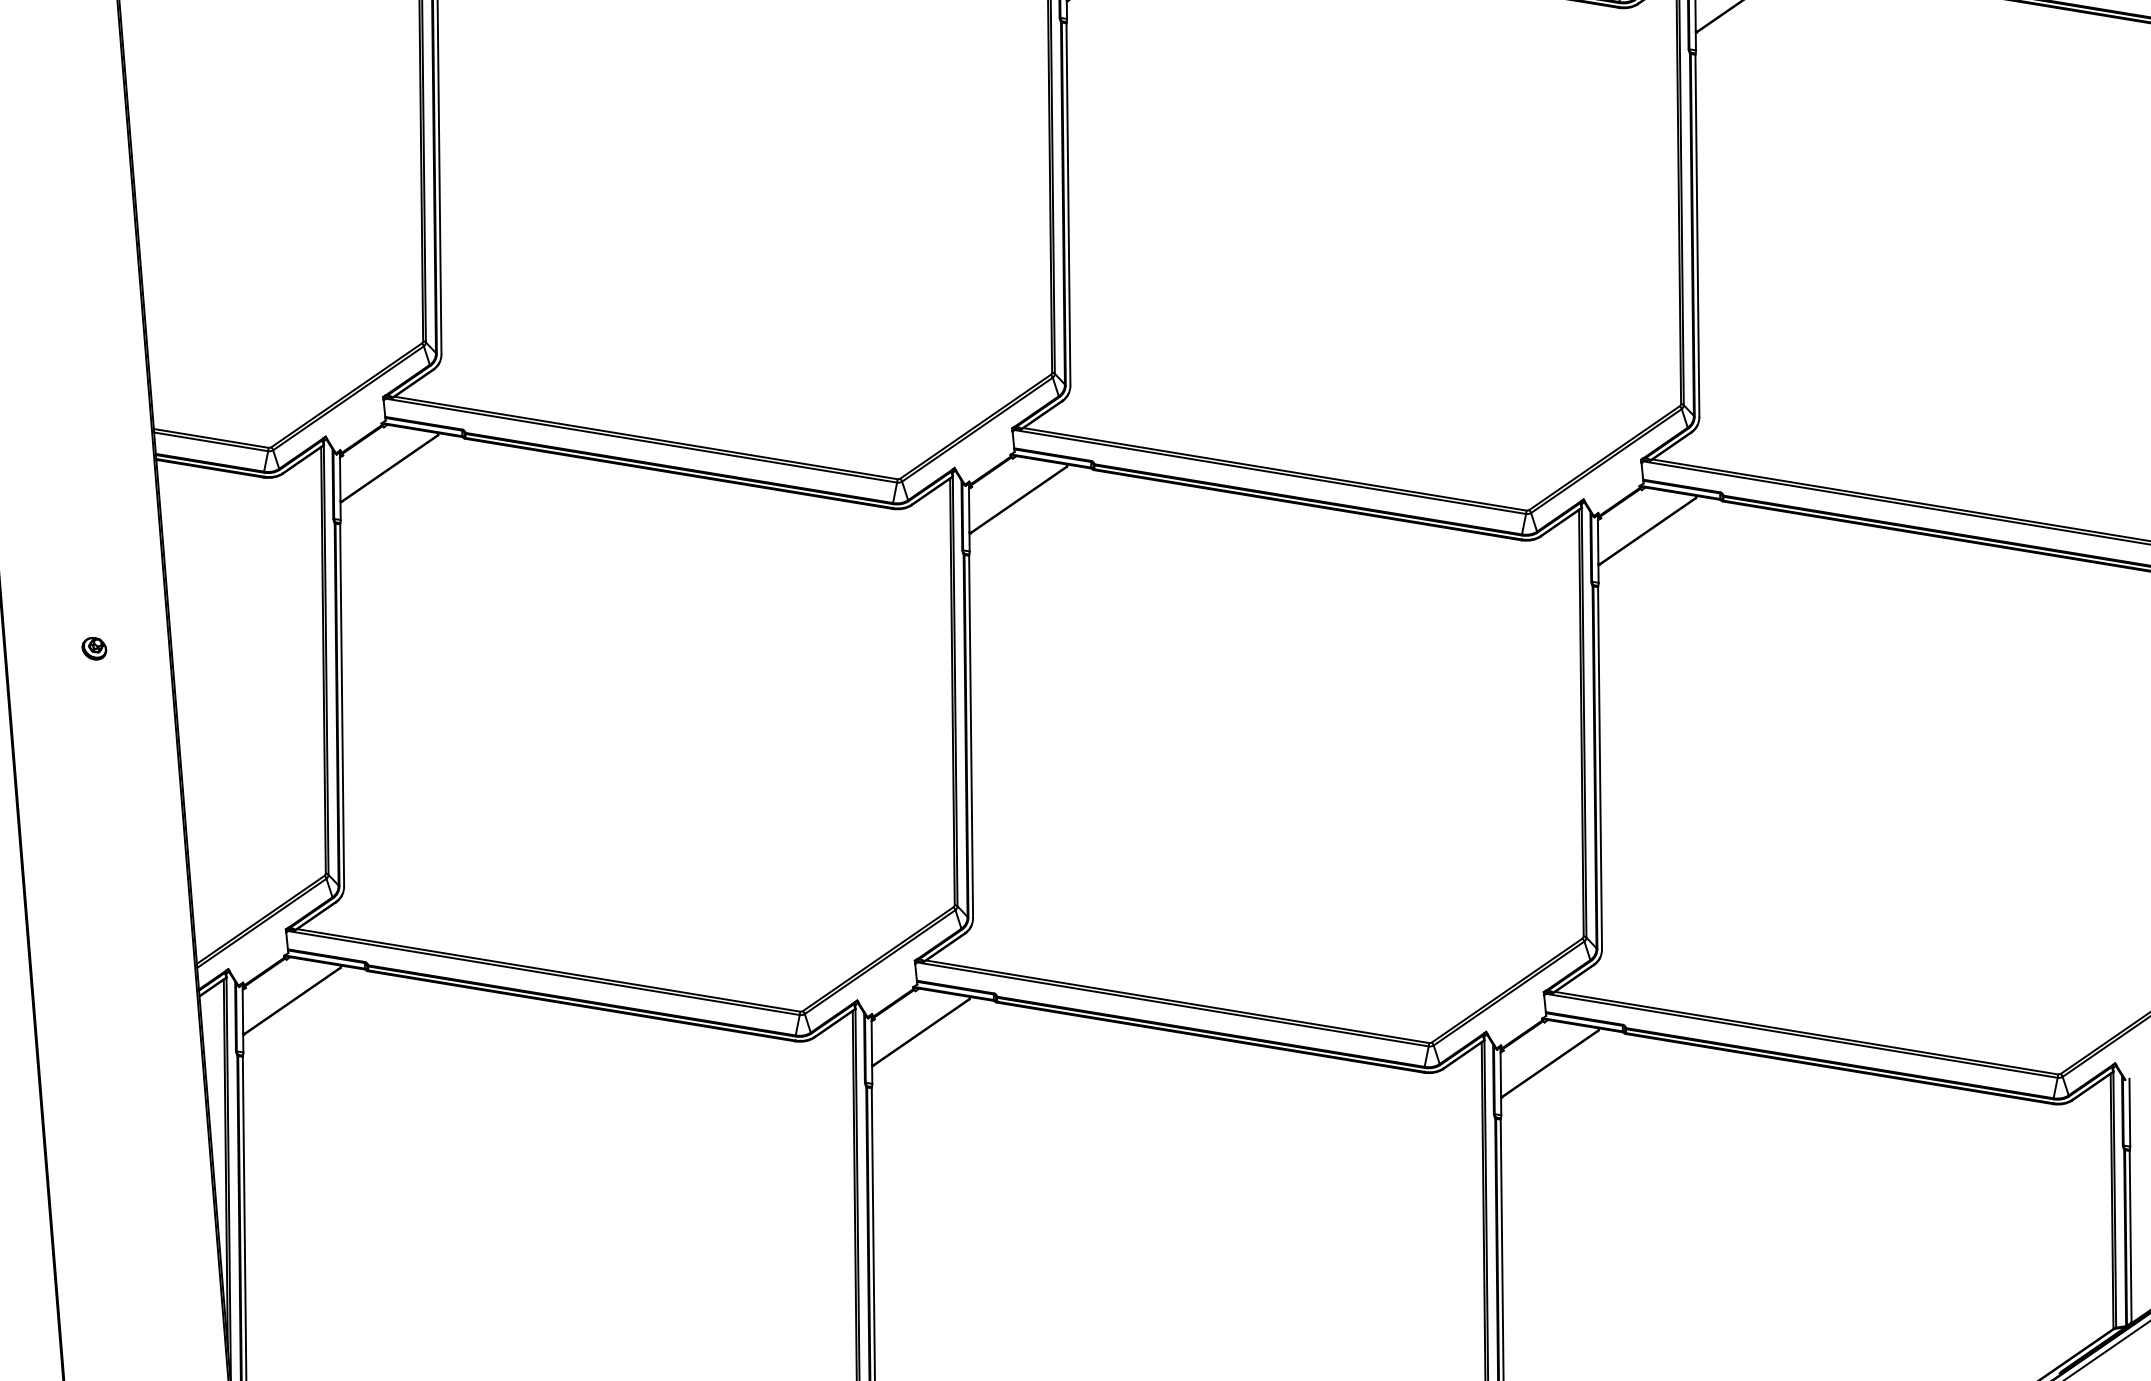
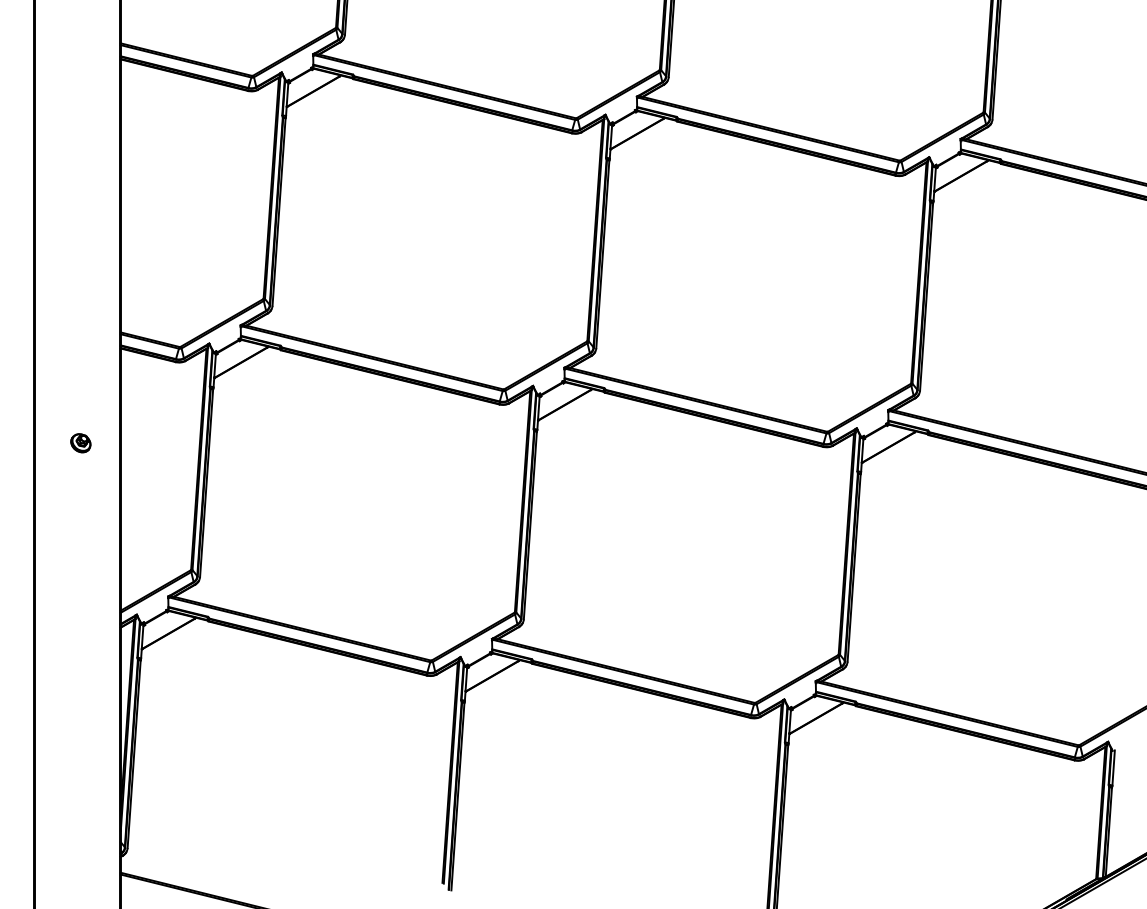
part: (93, 648) -> (80, 443), size x1.6

